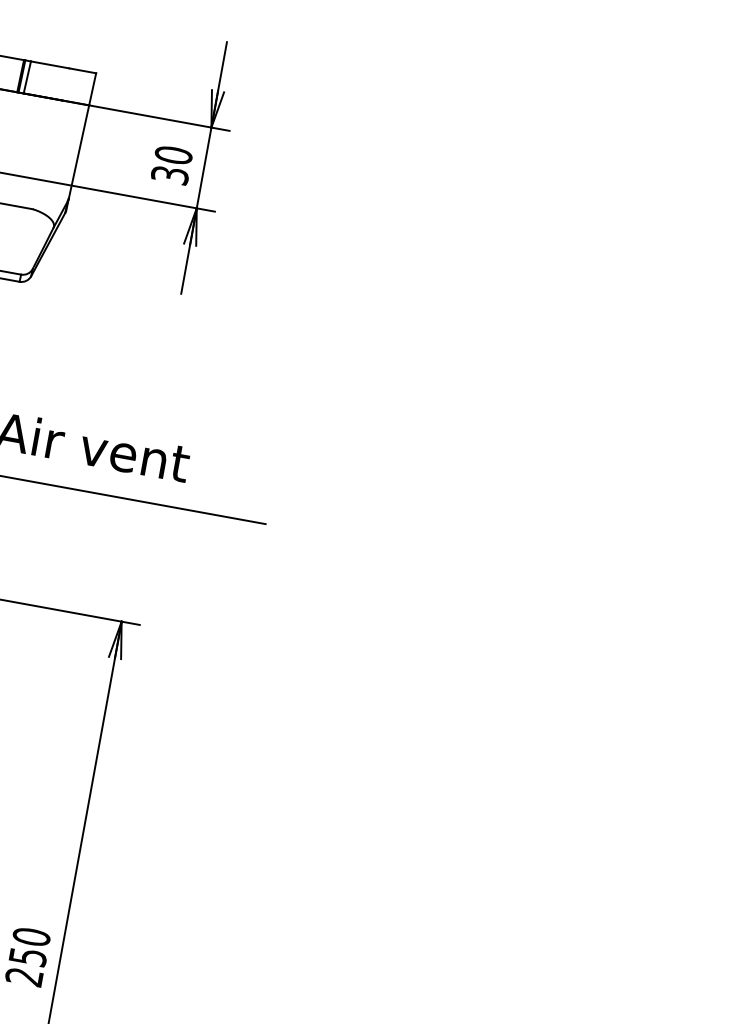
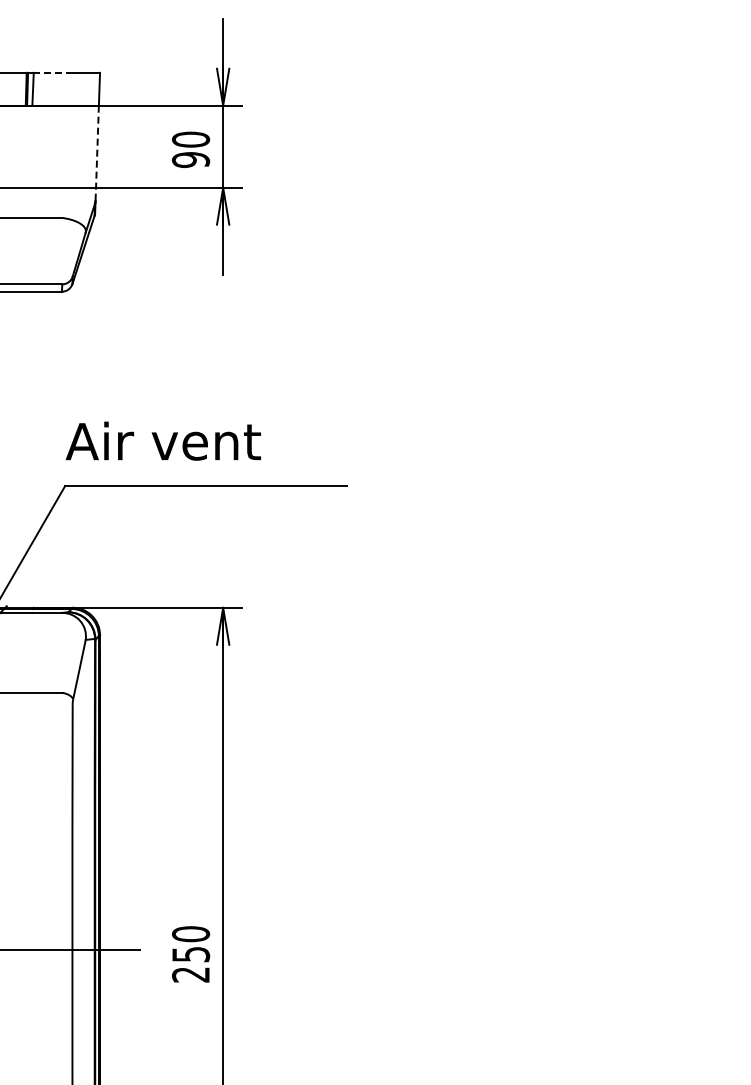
line: (49, 64) -> (52, 72), solid -> dashed
line: (79, 152) -> (97, 153), solid -> dashed
text: (169, 175) -> (190, 160), 30 -> 90

